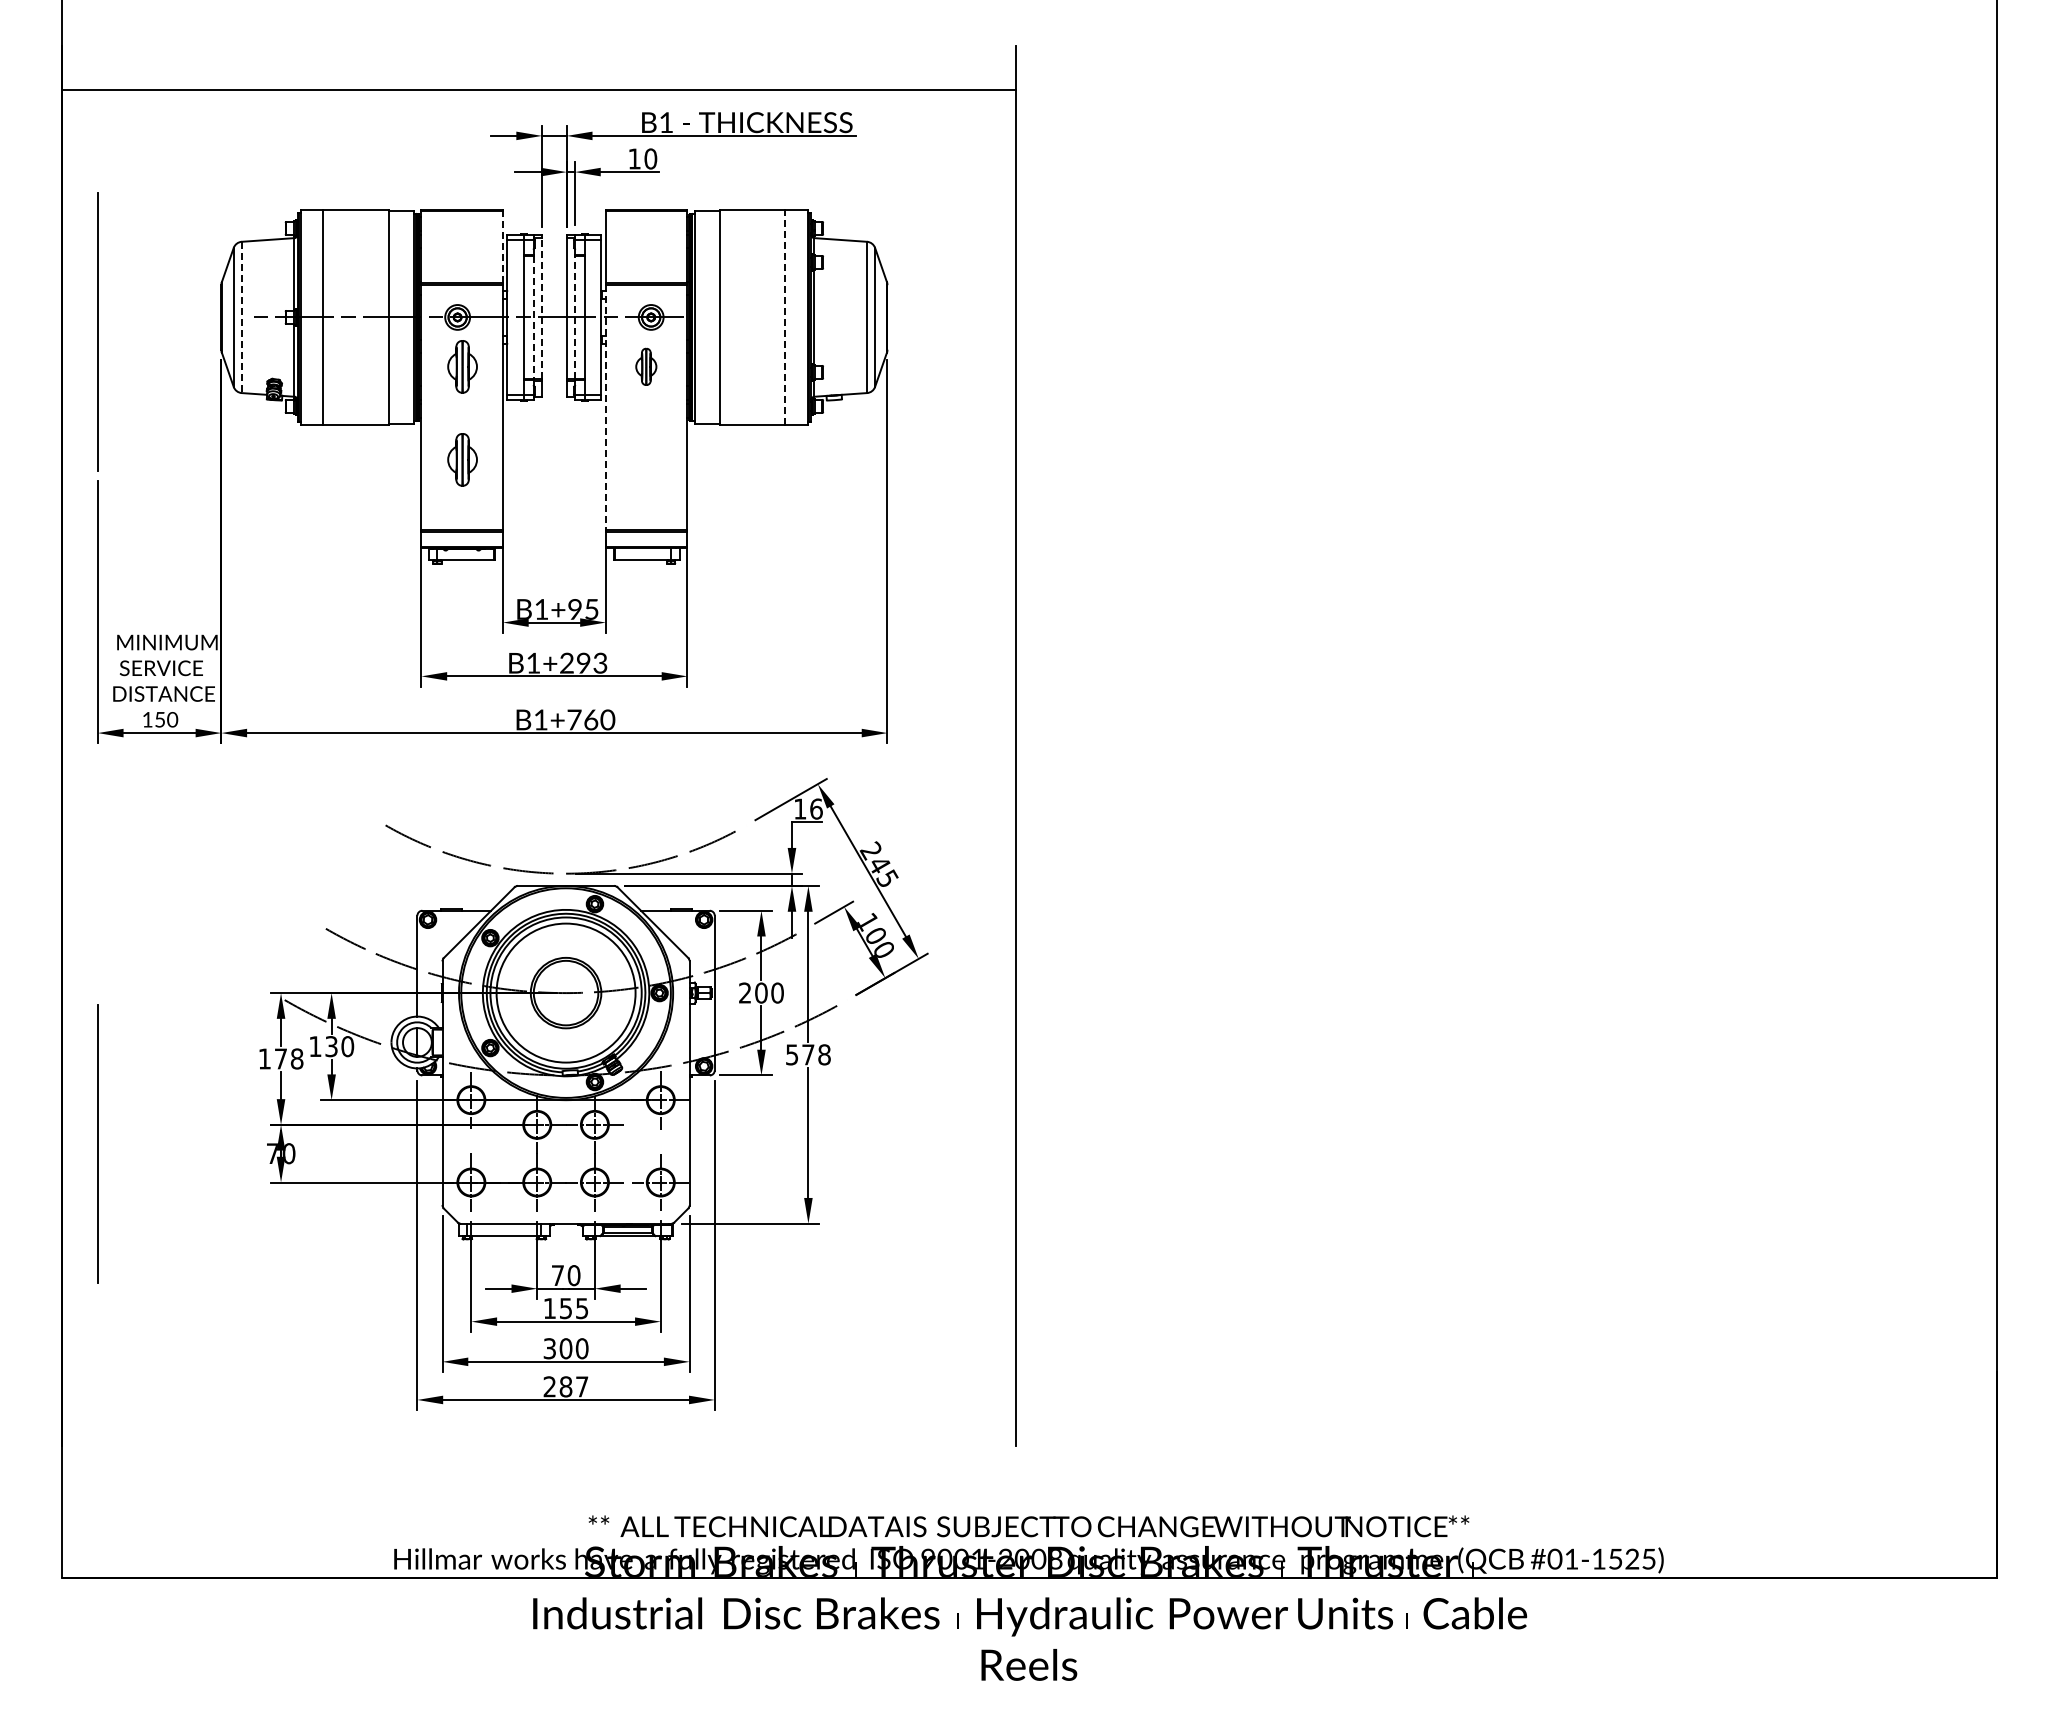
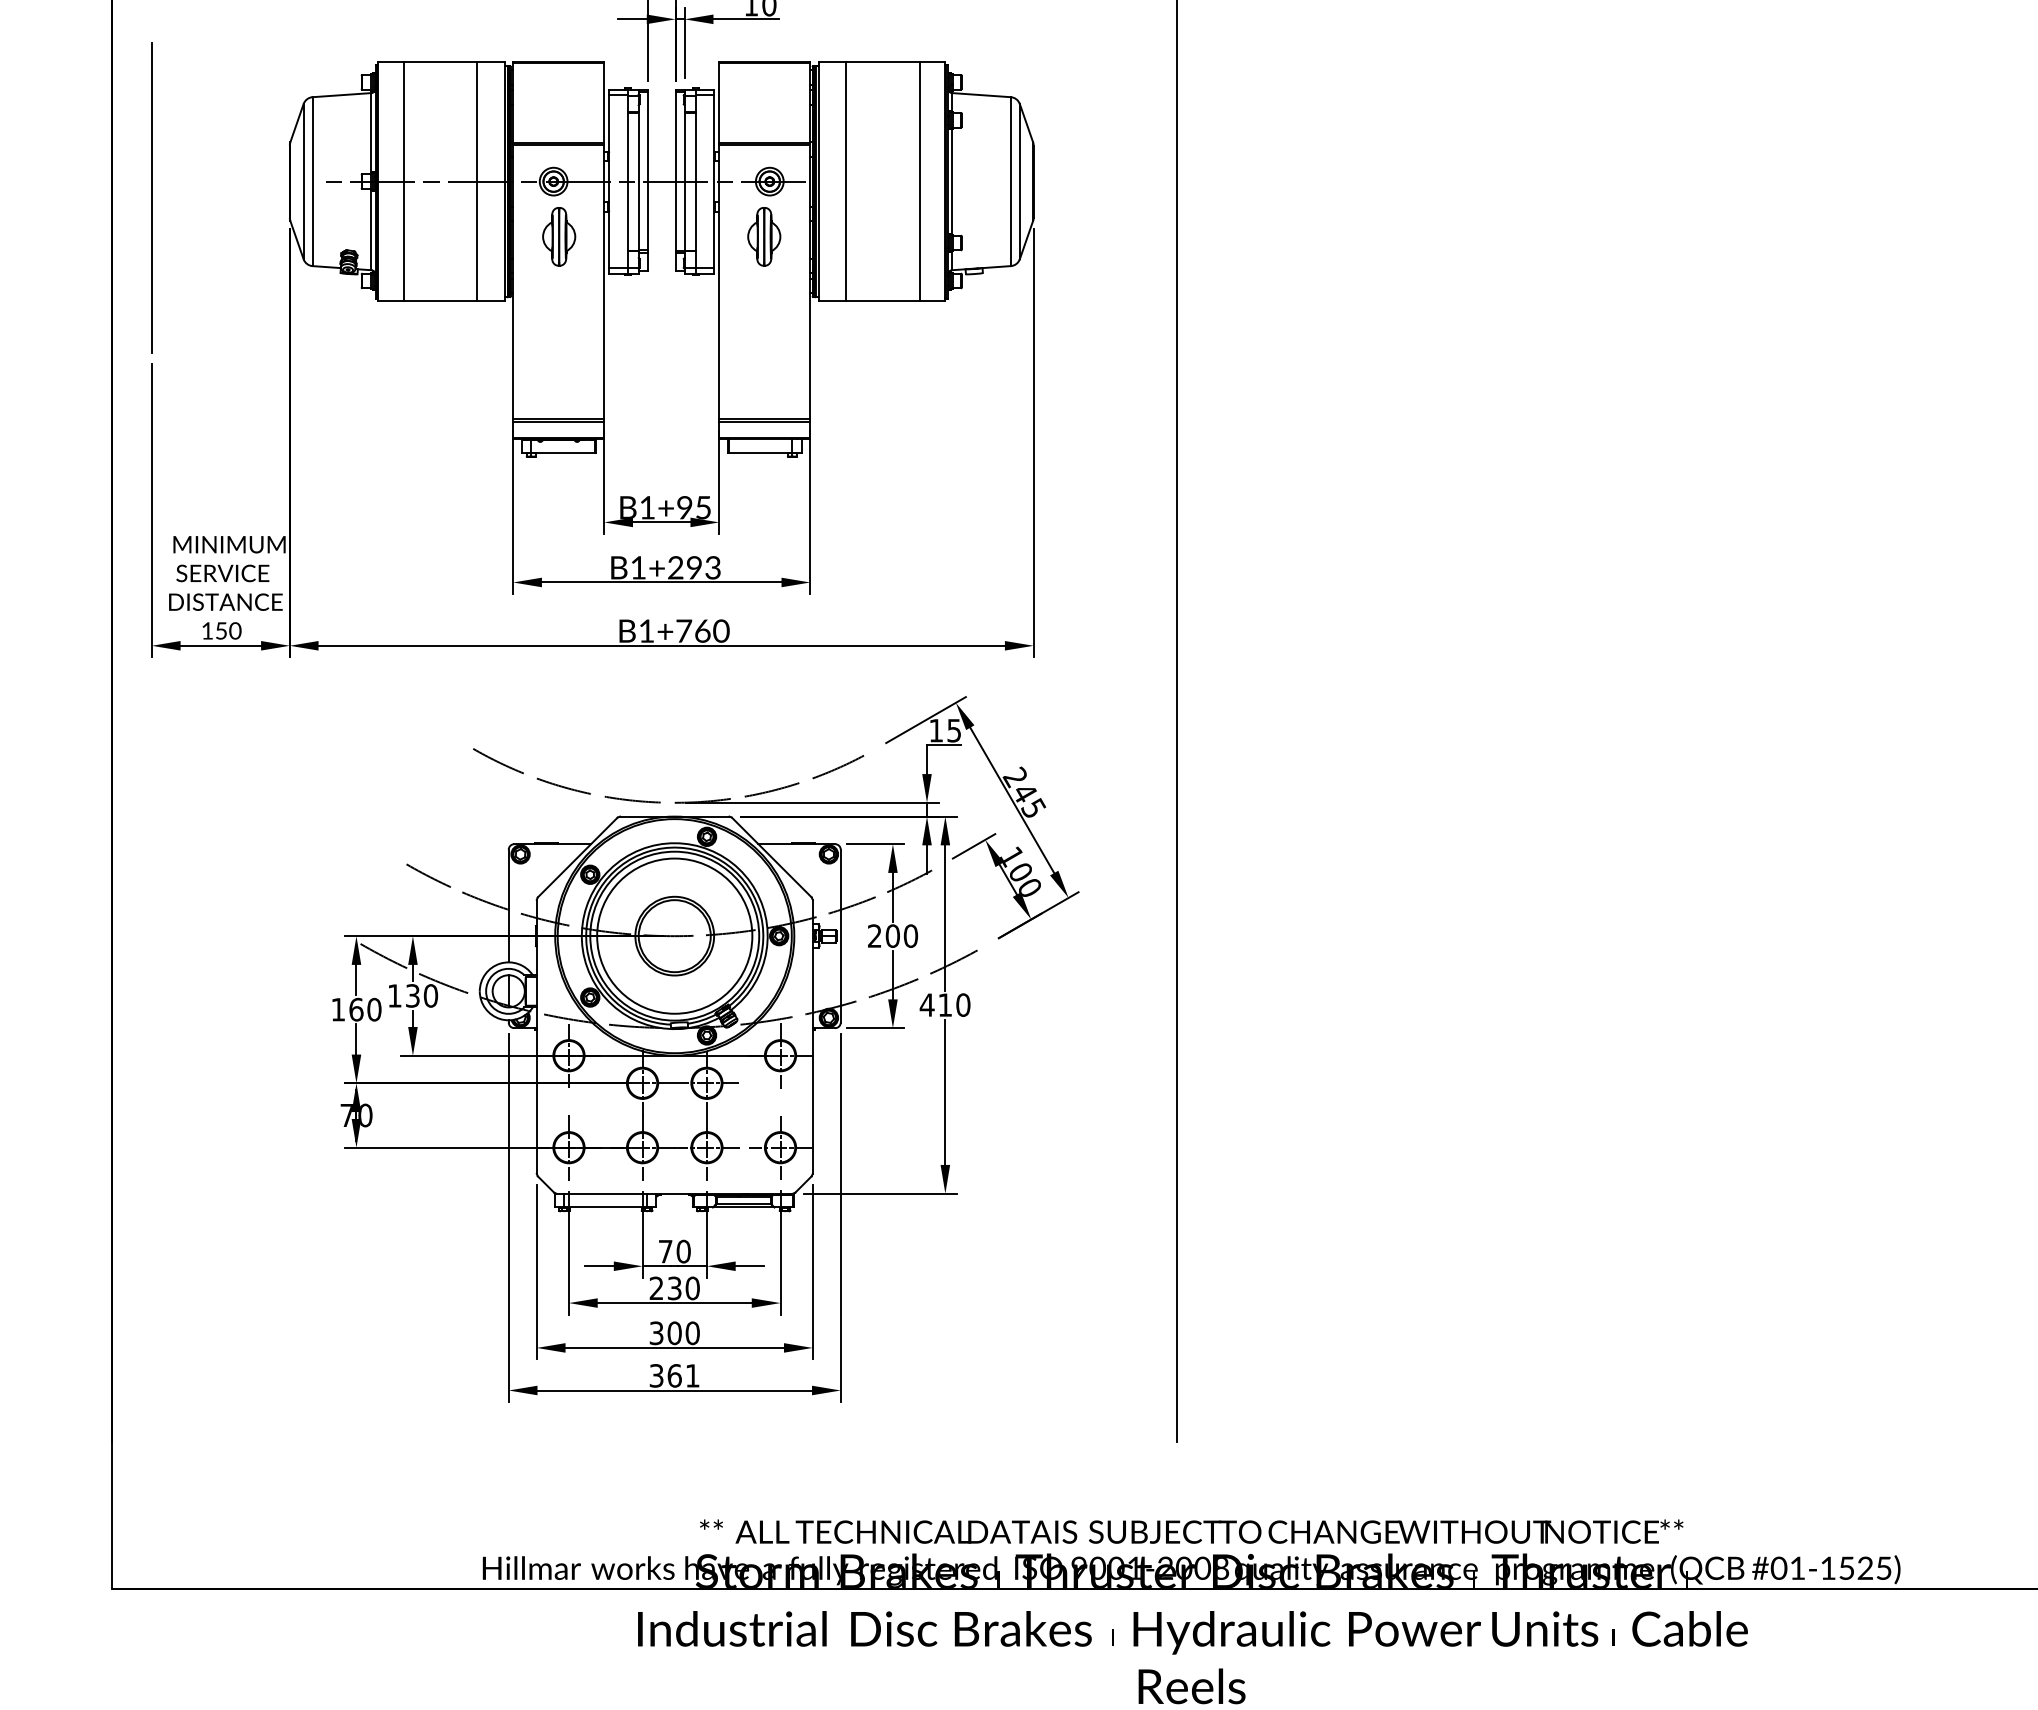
line: (502, 247) -> (603, 103), dashed -> solid
line: (542, 308) -> (648, 171), dashed -> solid
line: (785, 316) -> (919, 180), dashed -> solid
line: (241, 317) -> (312, 181), dashed -> solid
line: (533, 317) -> (638, 181), dashed -> solid
line: (575, 317) -> (685, 181), dashed -> solid
part: (646, 366) -> (764, 236), size x1.43
line: (605, 407) -> (718, 282), dashed -> solid
part: (462, 459) -> (559, 340), removed
text: (816, 808) -> (954, 730), 16 -> 15
text: (807, 1054) -> (944, 1004), 578 -> 410
text: (288, 1058) -> (364, 1009), 178 -> 160
line: (97, 1143) -> (151, 1104), removed
text: (565, 1308) -> (674, 1288), 155 -> 230
text: (565, 1386) -> (674, 1375), 287 -> 361

